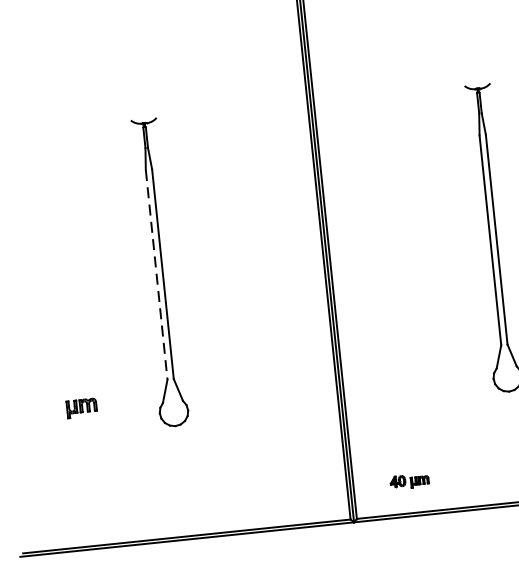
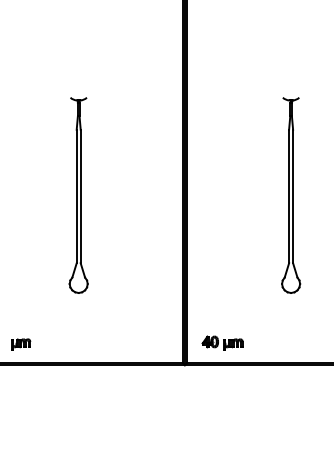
line: (156, 274) -> (76, 196), dashed -> solid
part: (82, 407) -> (21, 344), moved
part: (409, 480) -> (222, 342), size x1.67

